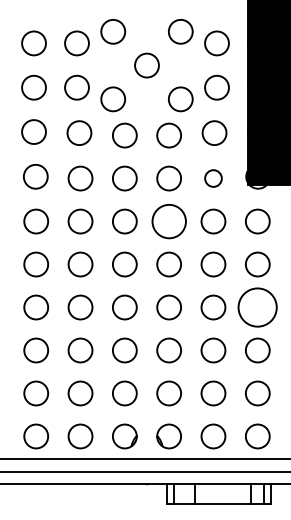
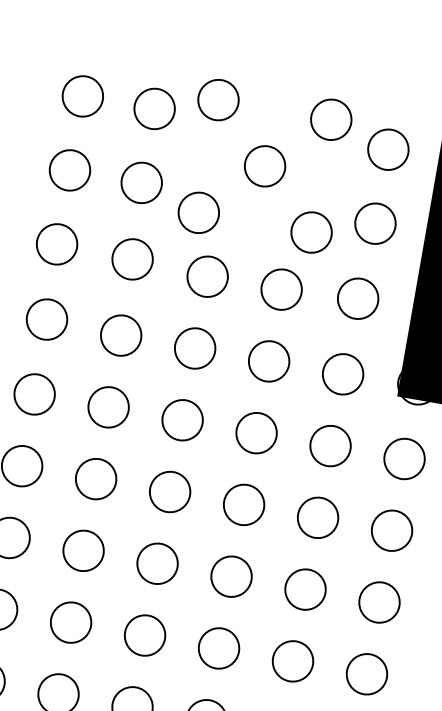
circle: (213, 178) -> (343, 374), size x1.43
circle: (168, 221) -> (255, 432), size x0.71
circle: (257, 307) -> (379, 602), size x0.62

